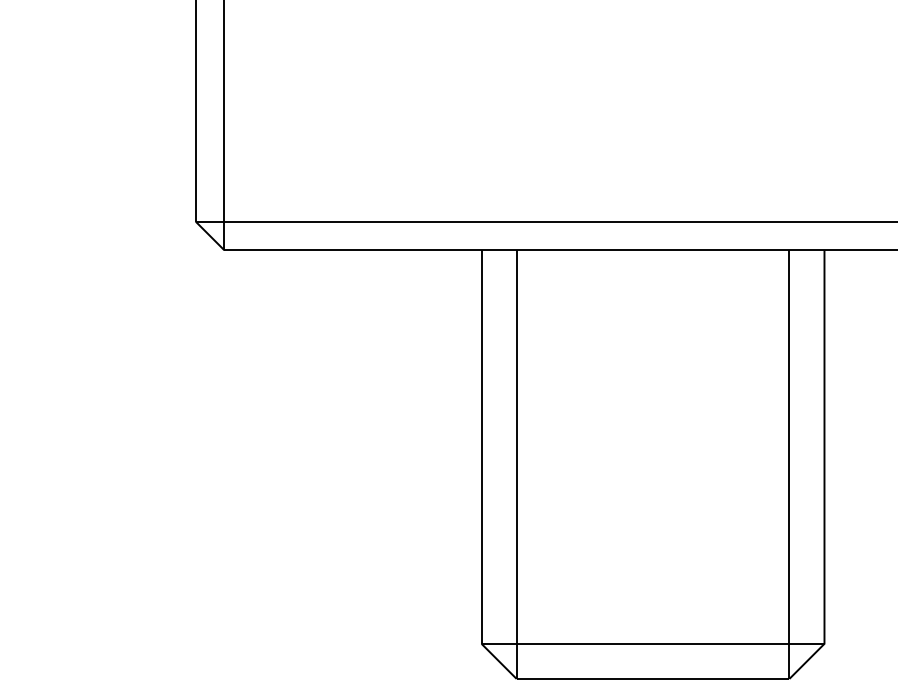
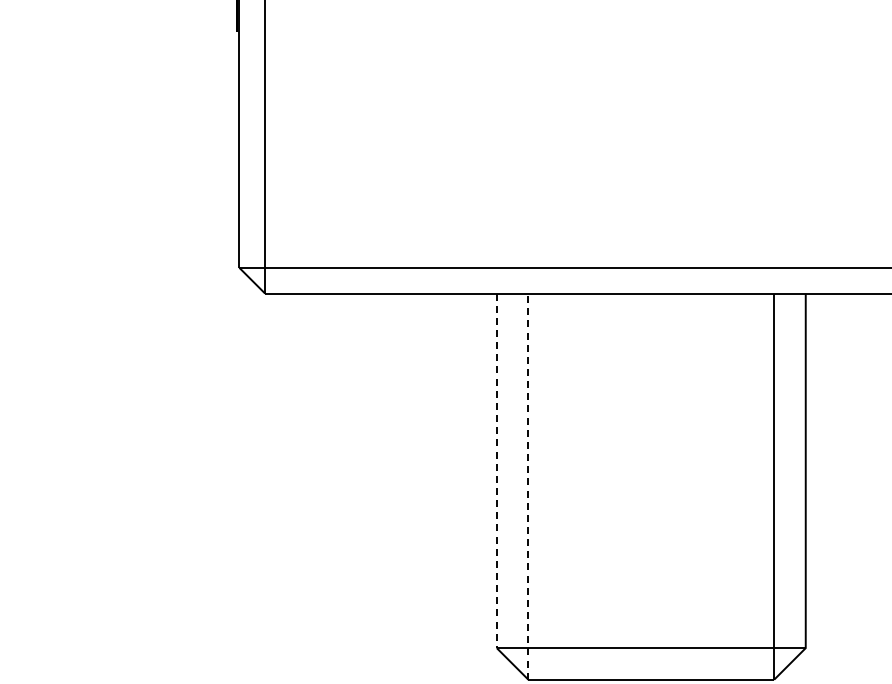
line: (481, 447) -> (496, 471), solid -> dashed
line: (516, 464) -> (528, 486), solid -> dashed

